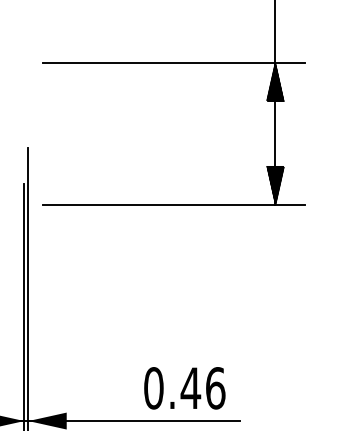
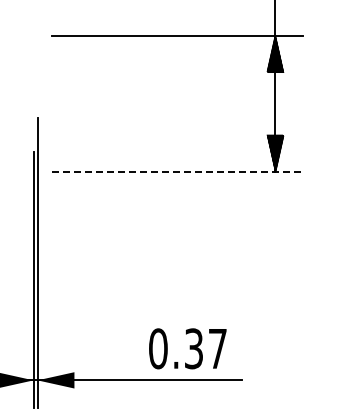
line: (173, 205) -> (177, 172), solid -> dashed
text: (202, 387) -> (205, 348), 0.46 -> 0.37

